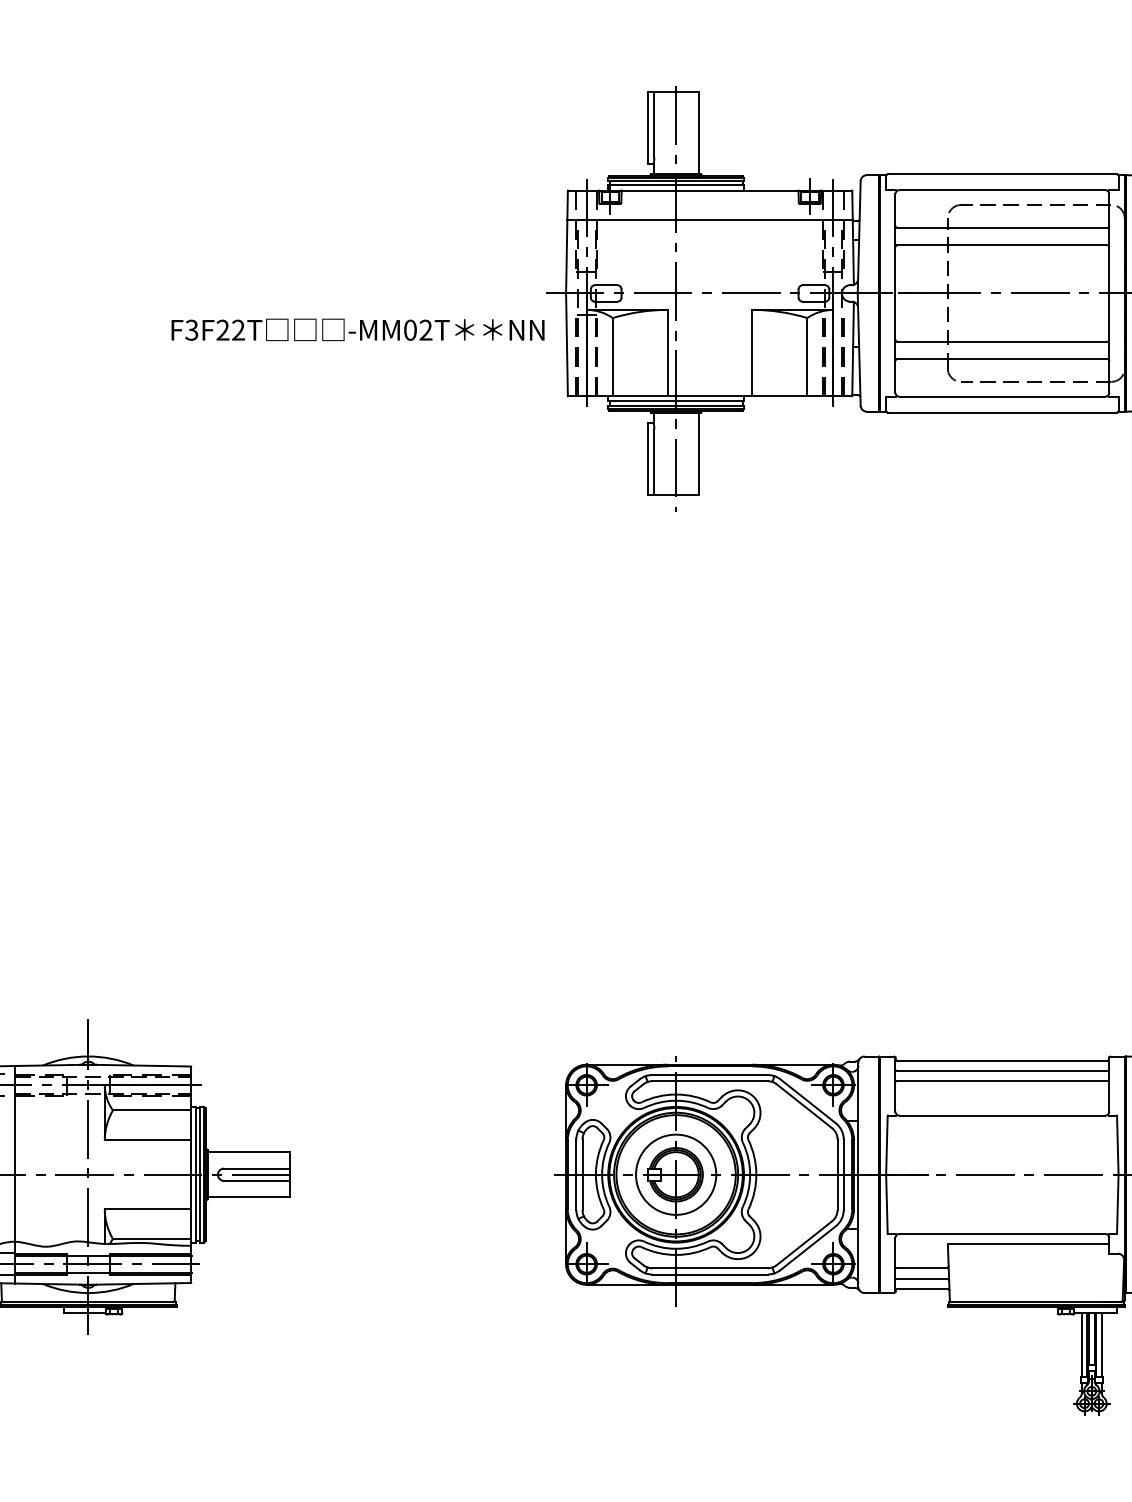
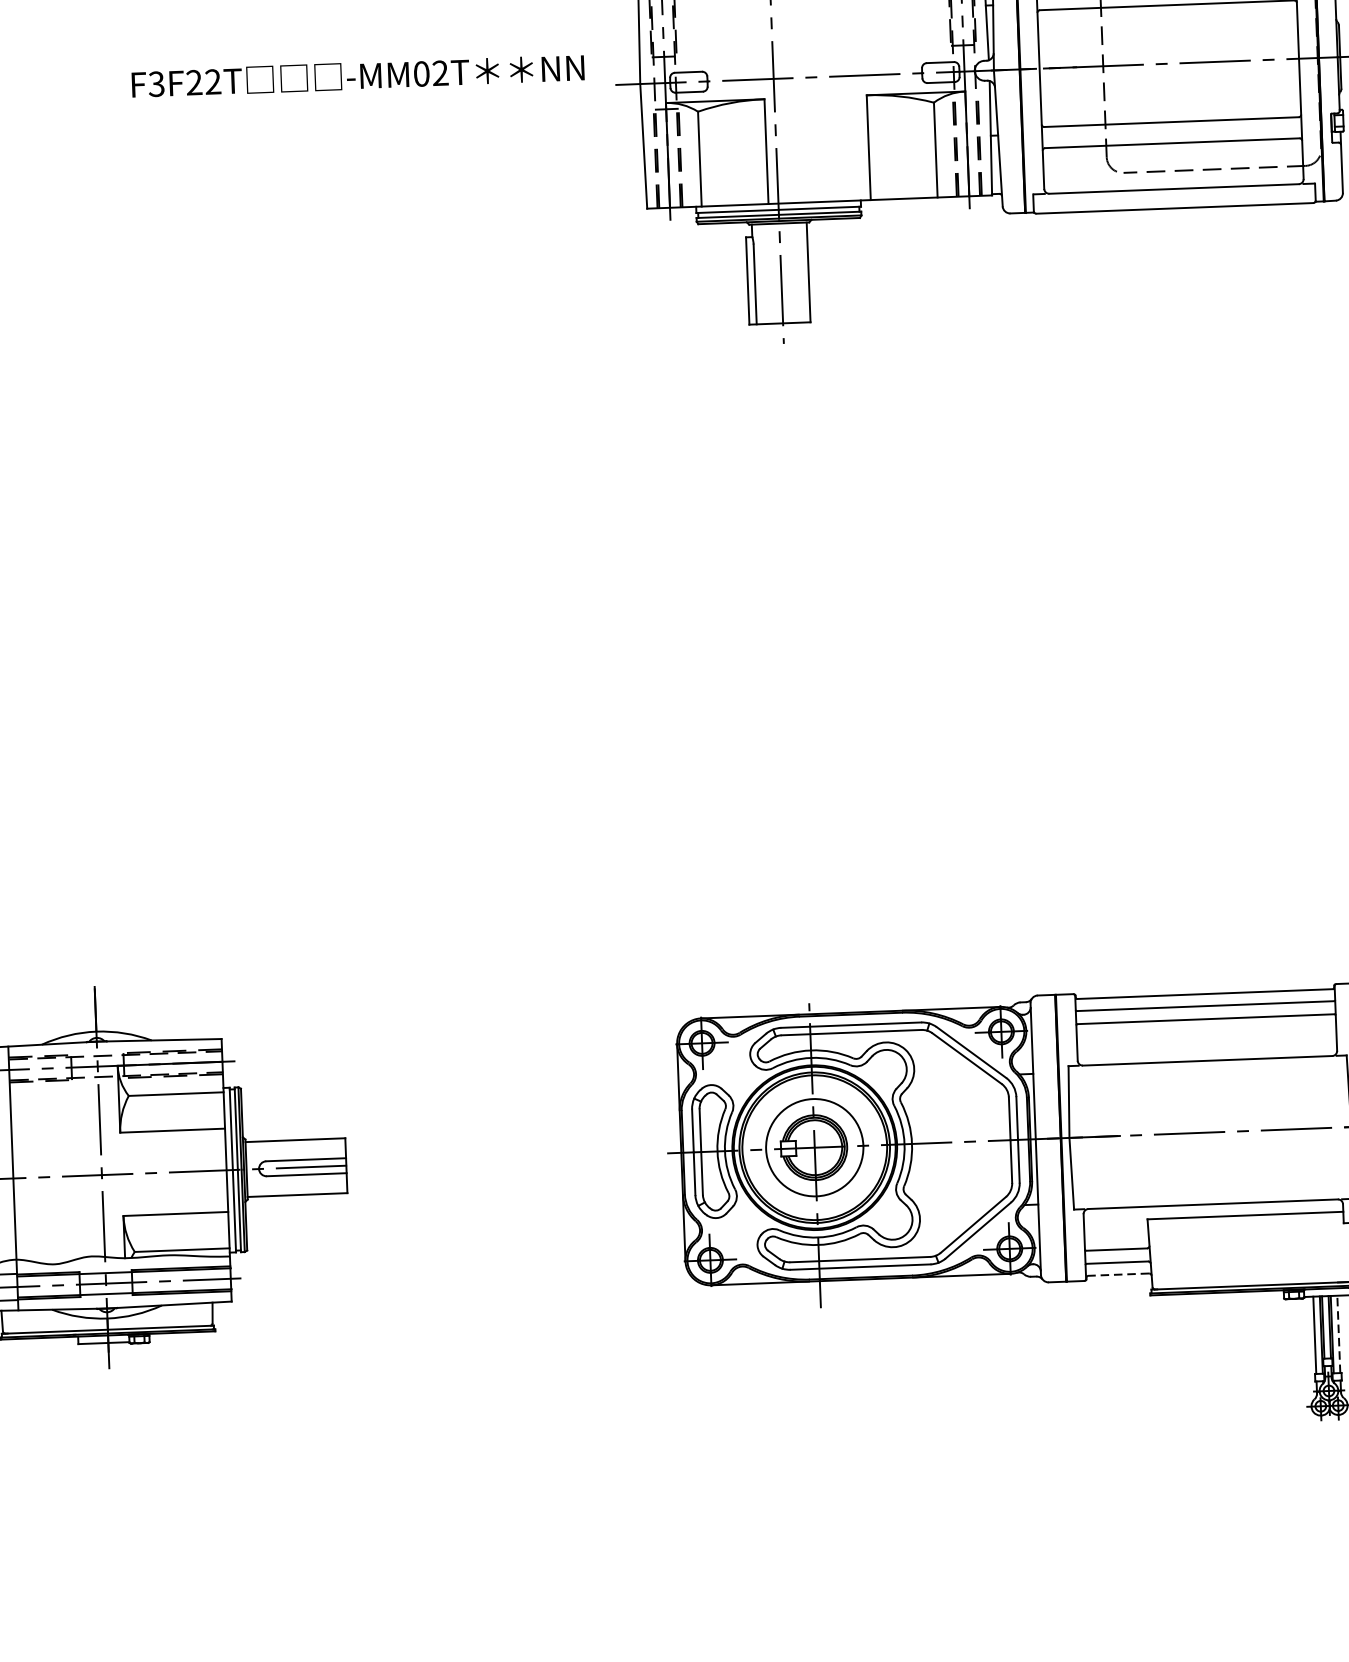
text: (357, 329) -> (357, 75), moved
line: (921, 1288) -> (1117, 1274), solid -> dashed
line: (1101, 1345) -> (1338, 1334), solid -> dashed

